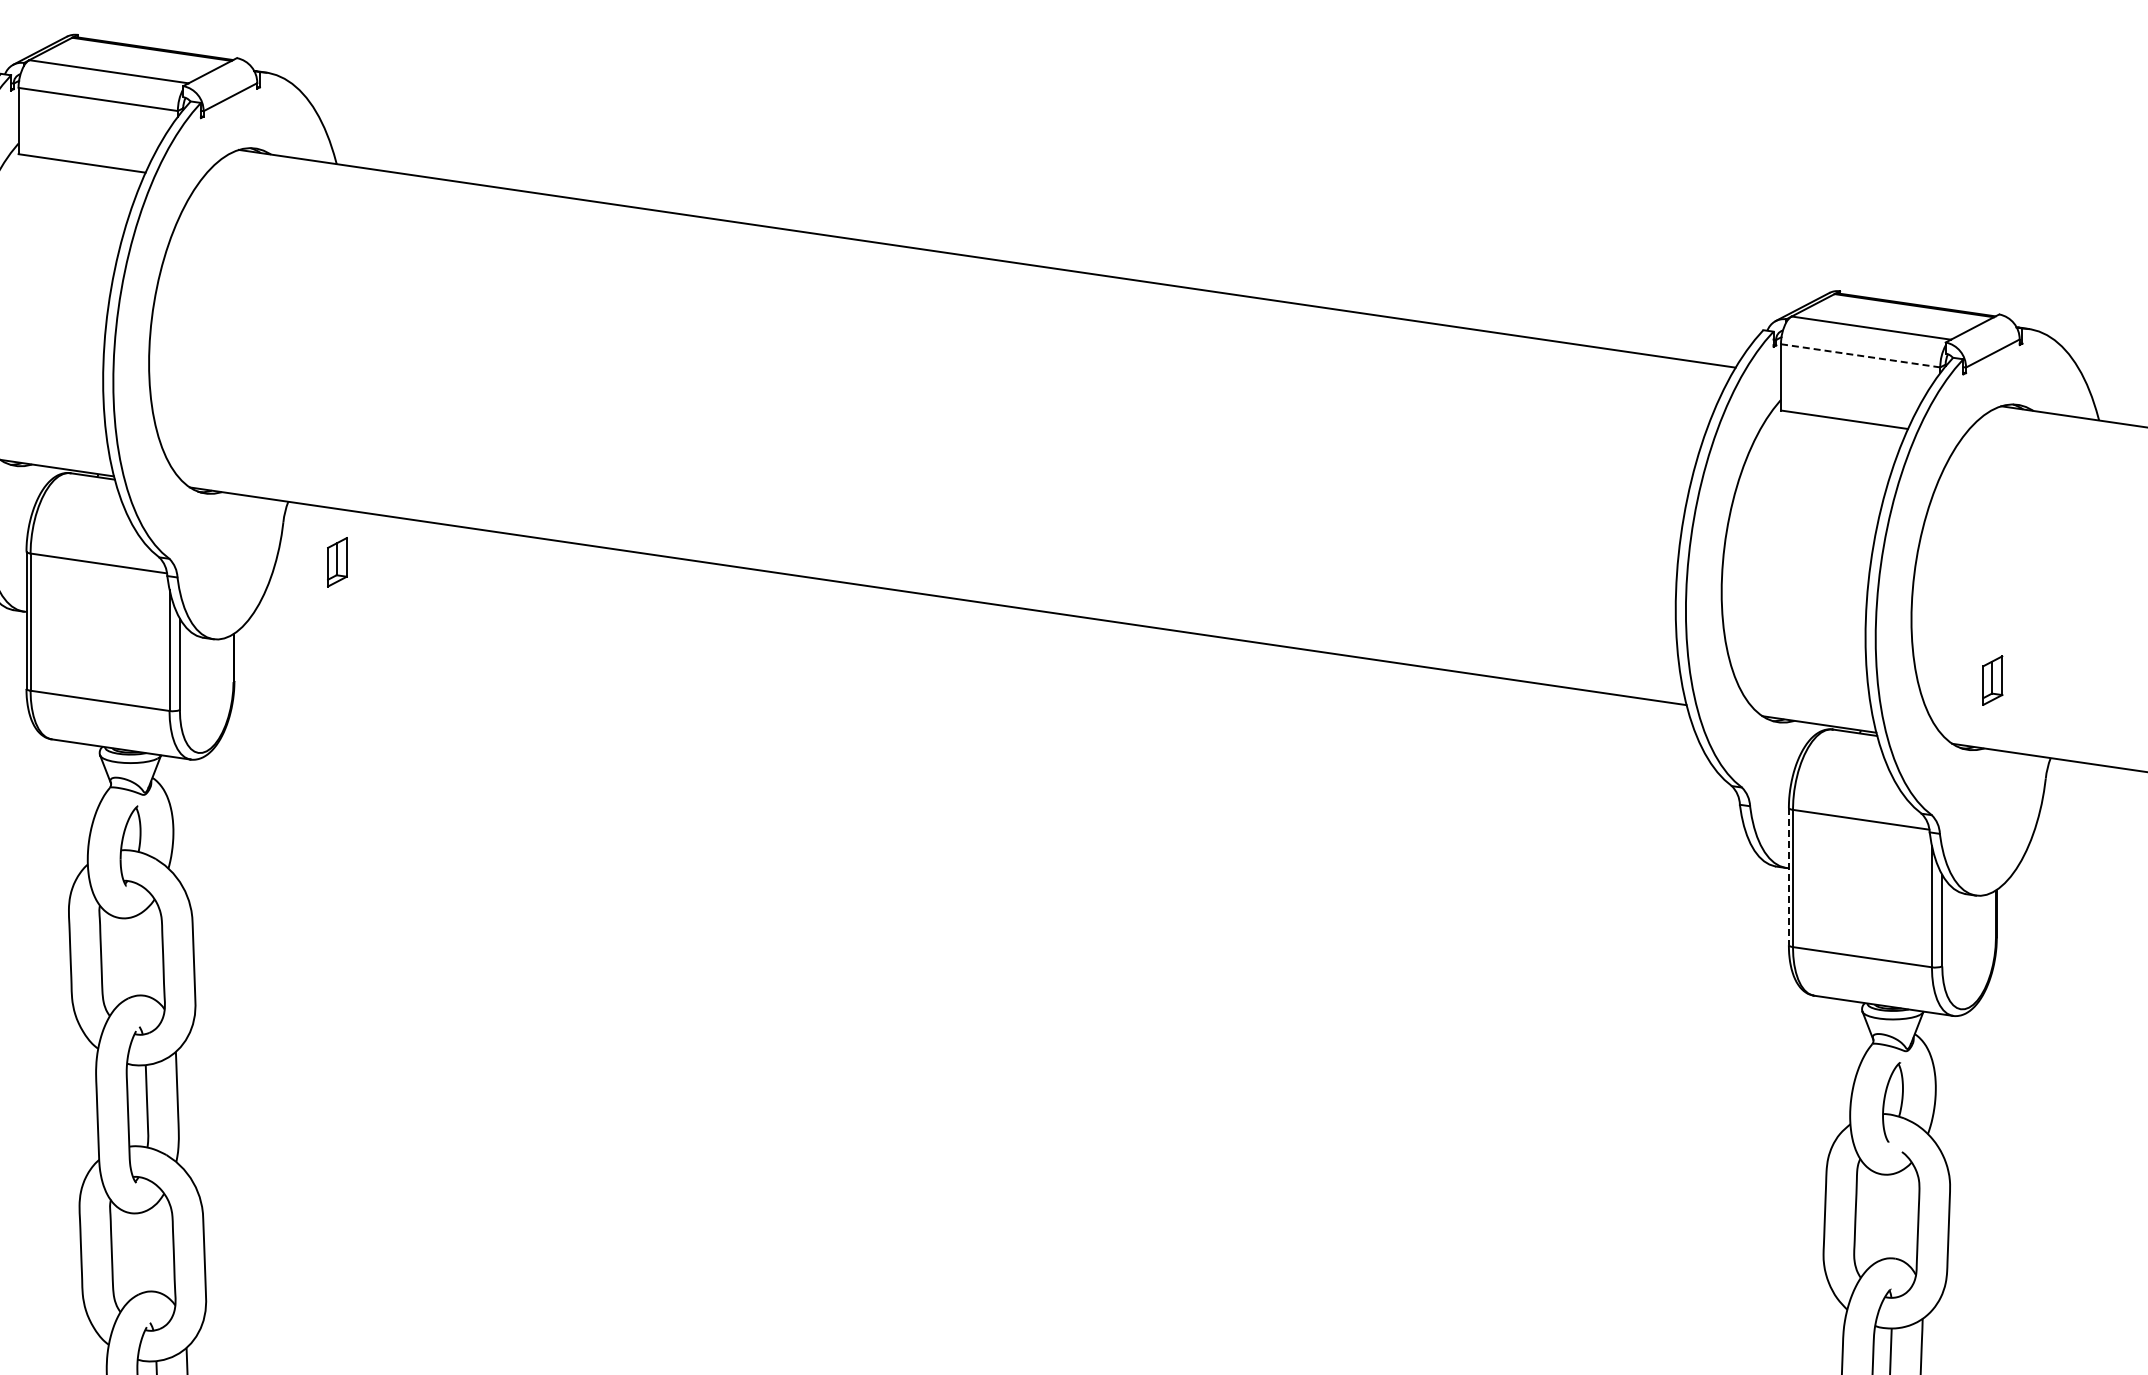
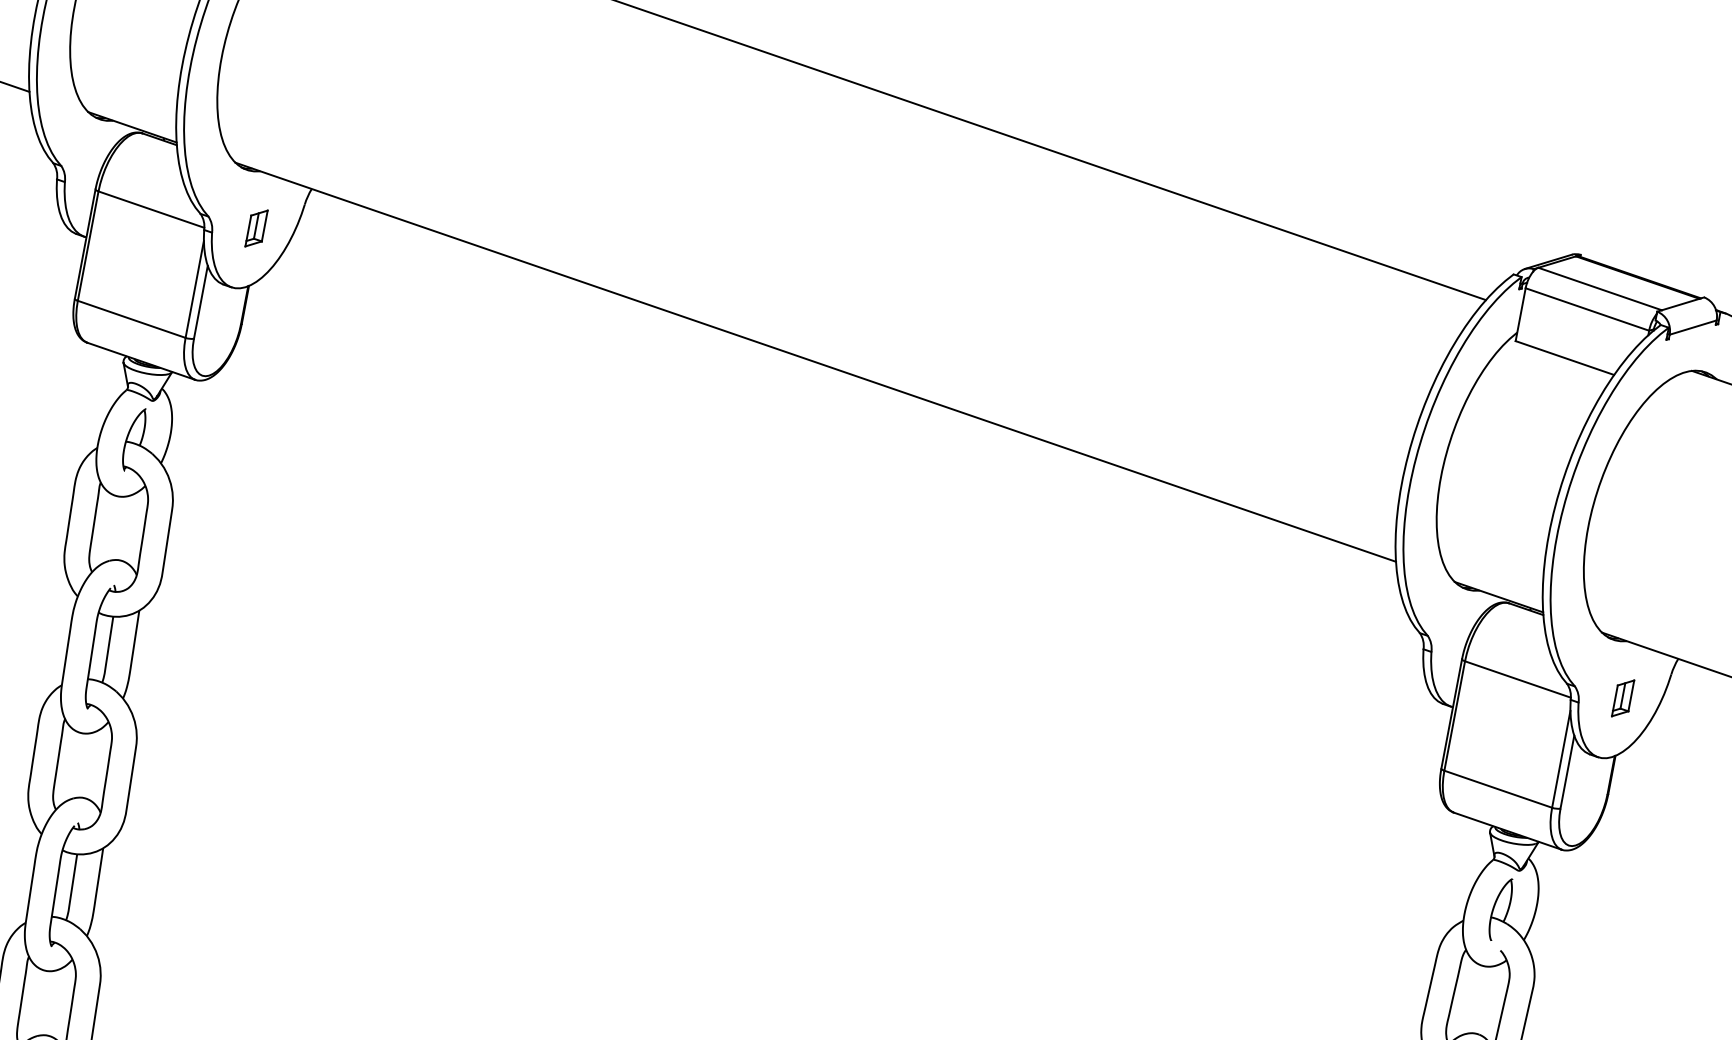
line: (1861, 355) -> (1588, 309), dashed -> solid
part: (337, 562) -> (256, 228), moved
part: (1992, 680) -> (1622, 698), moved
line: (1788, 876) -> (1451, 713), dashed -> solid

